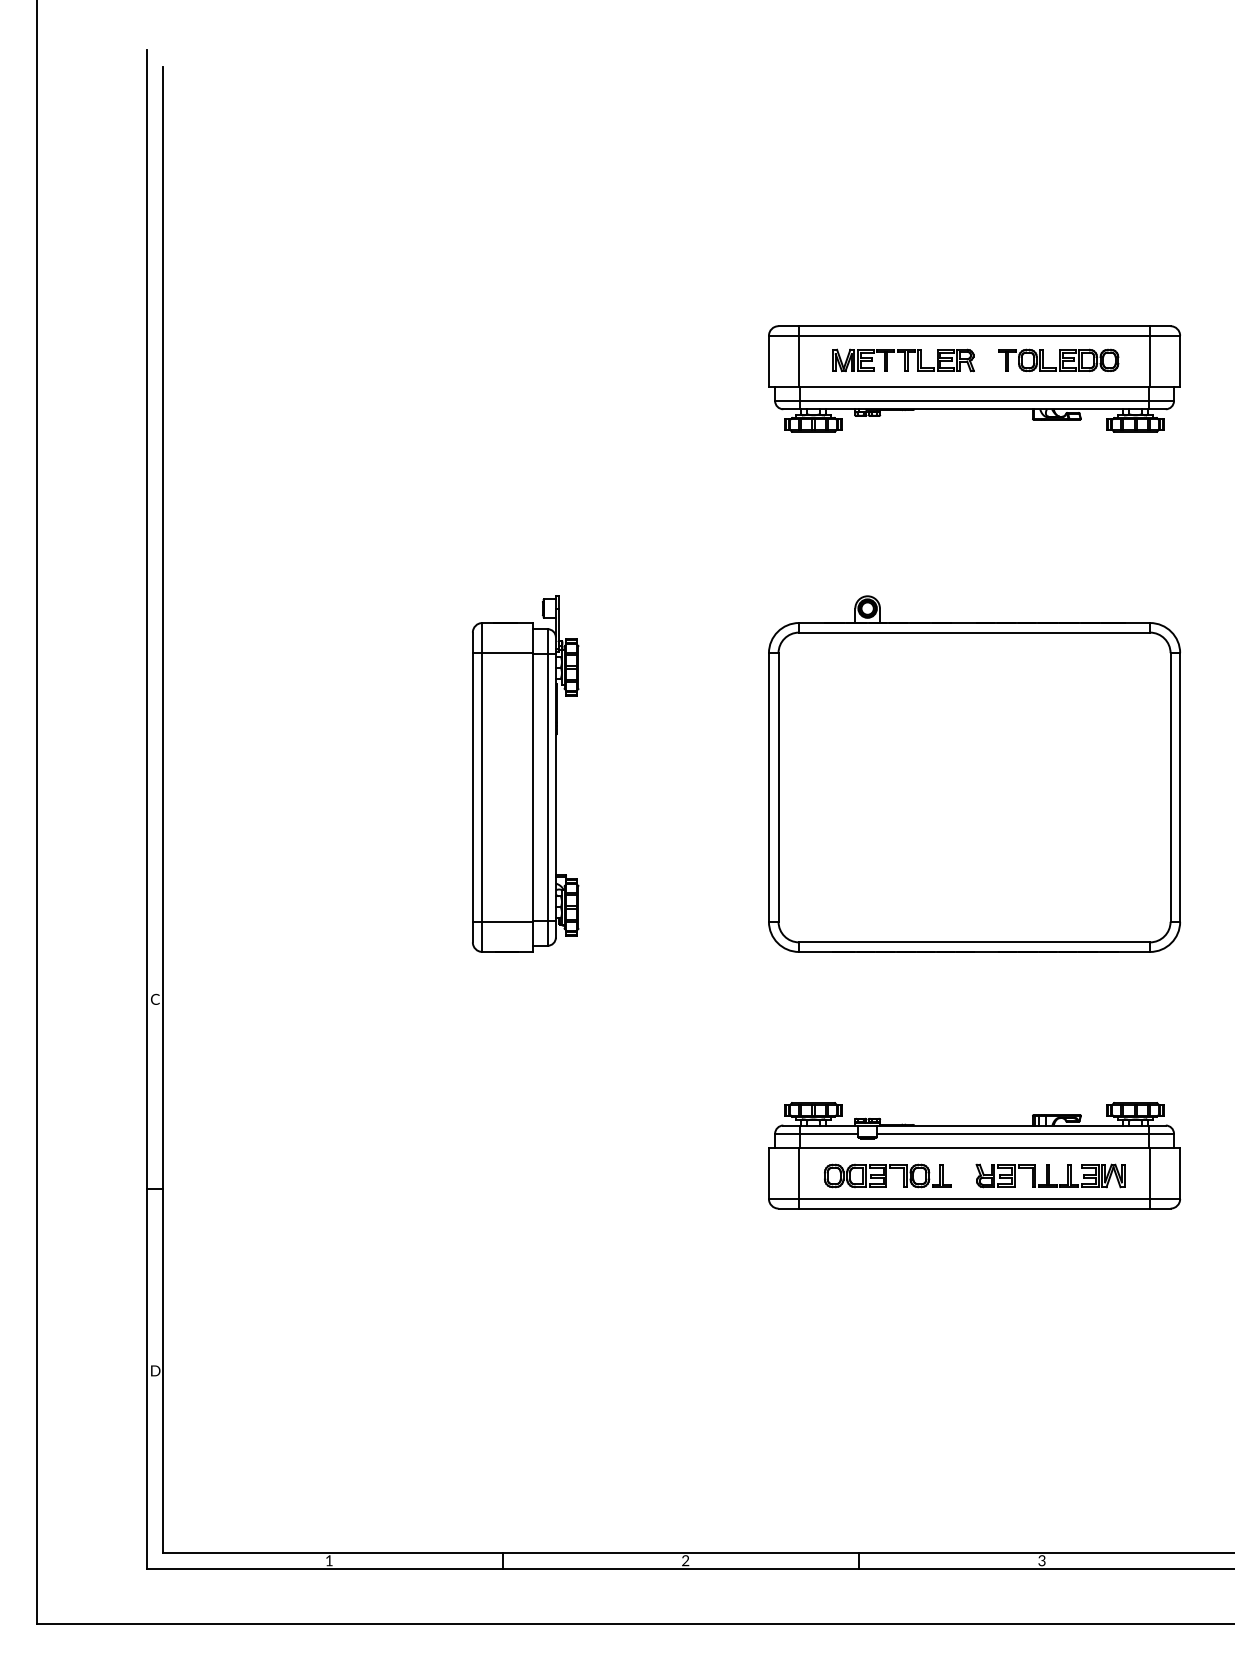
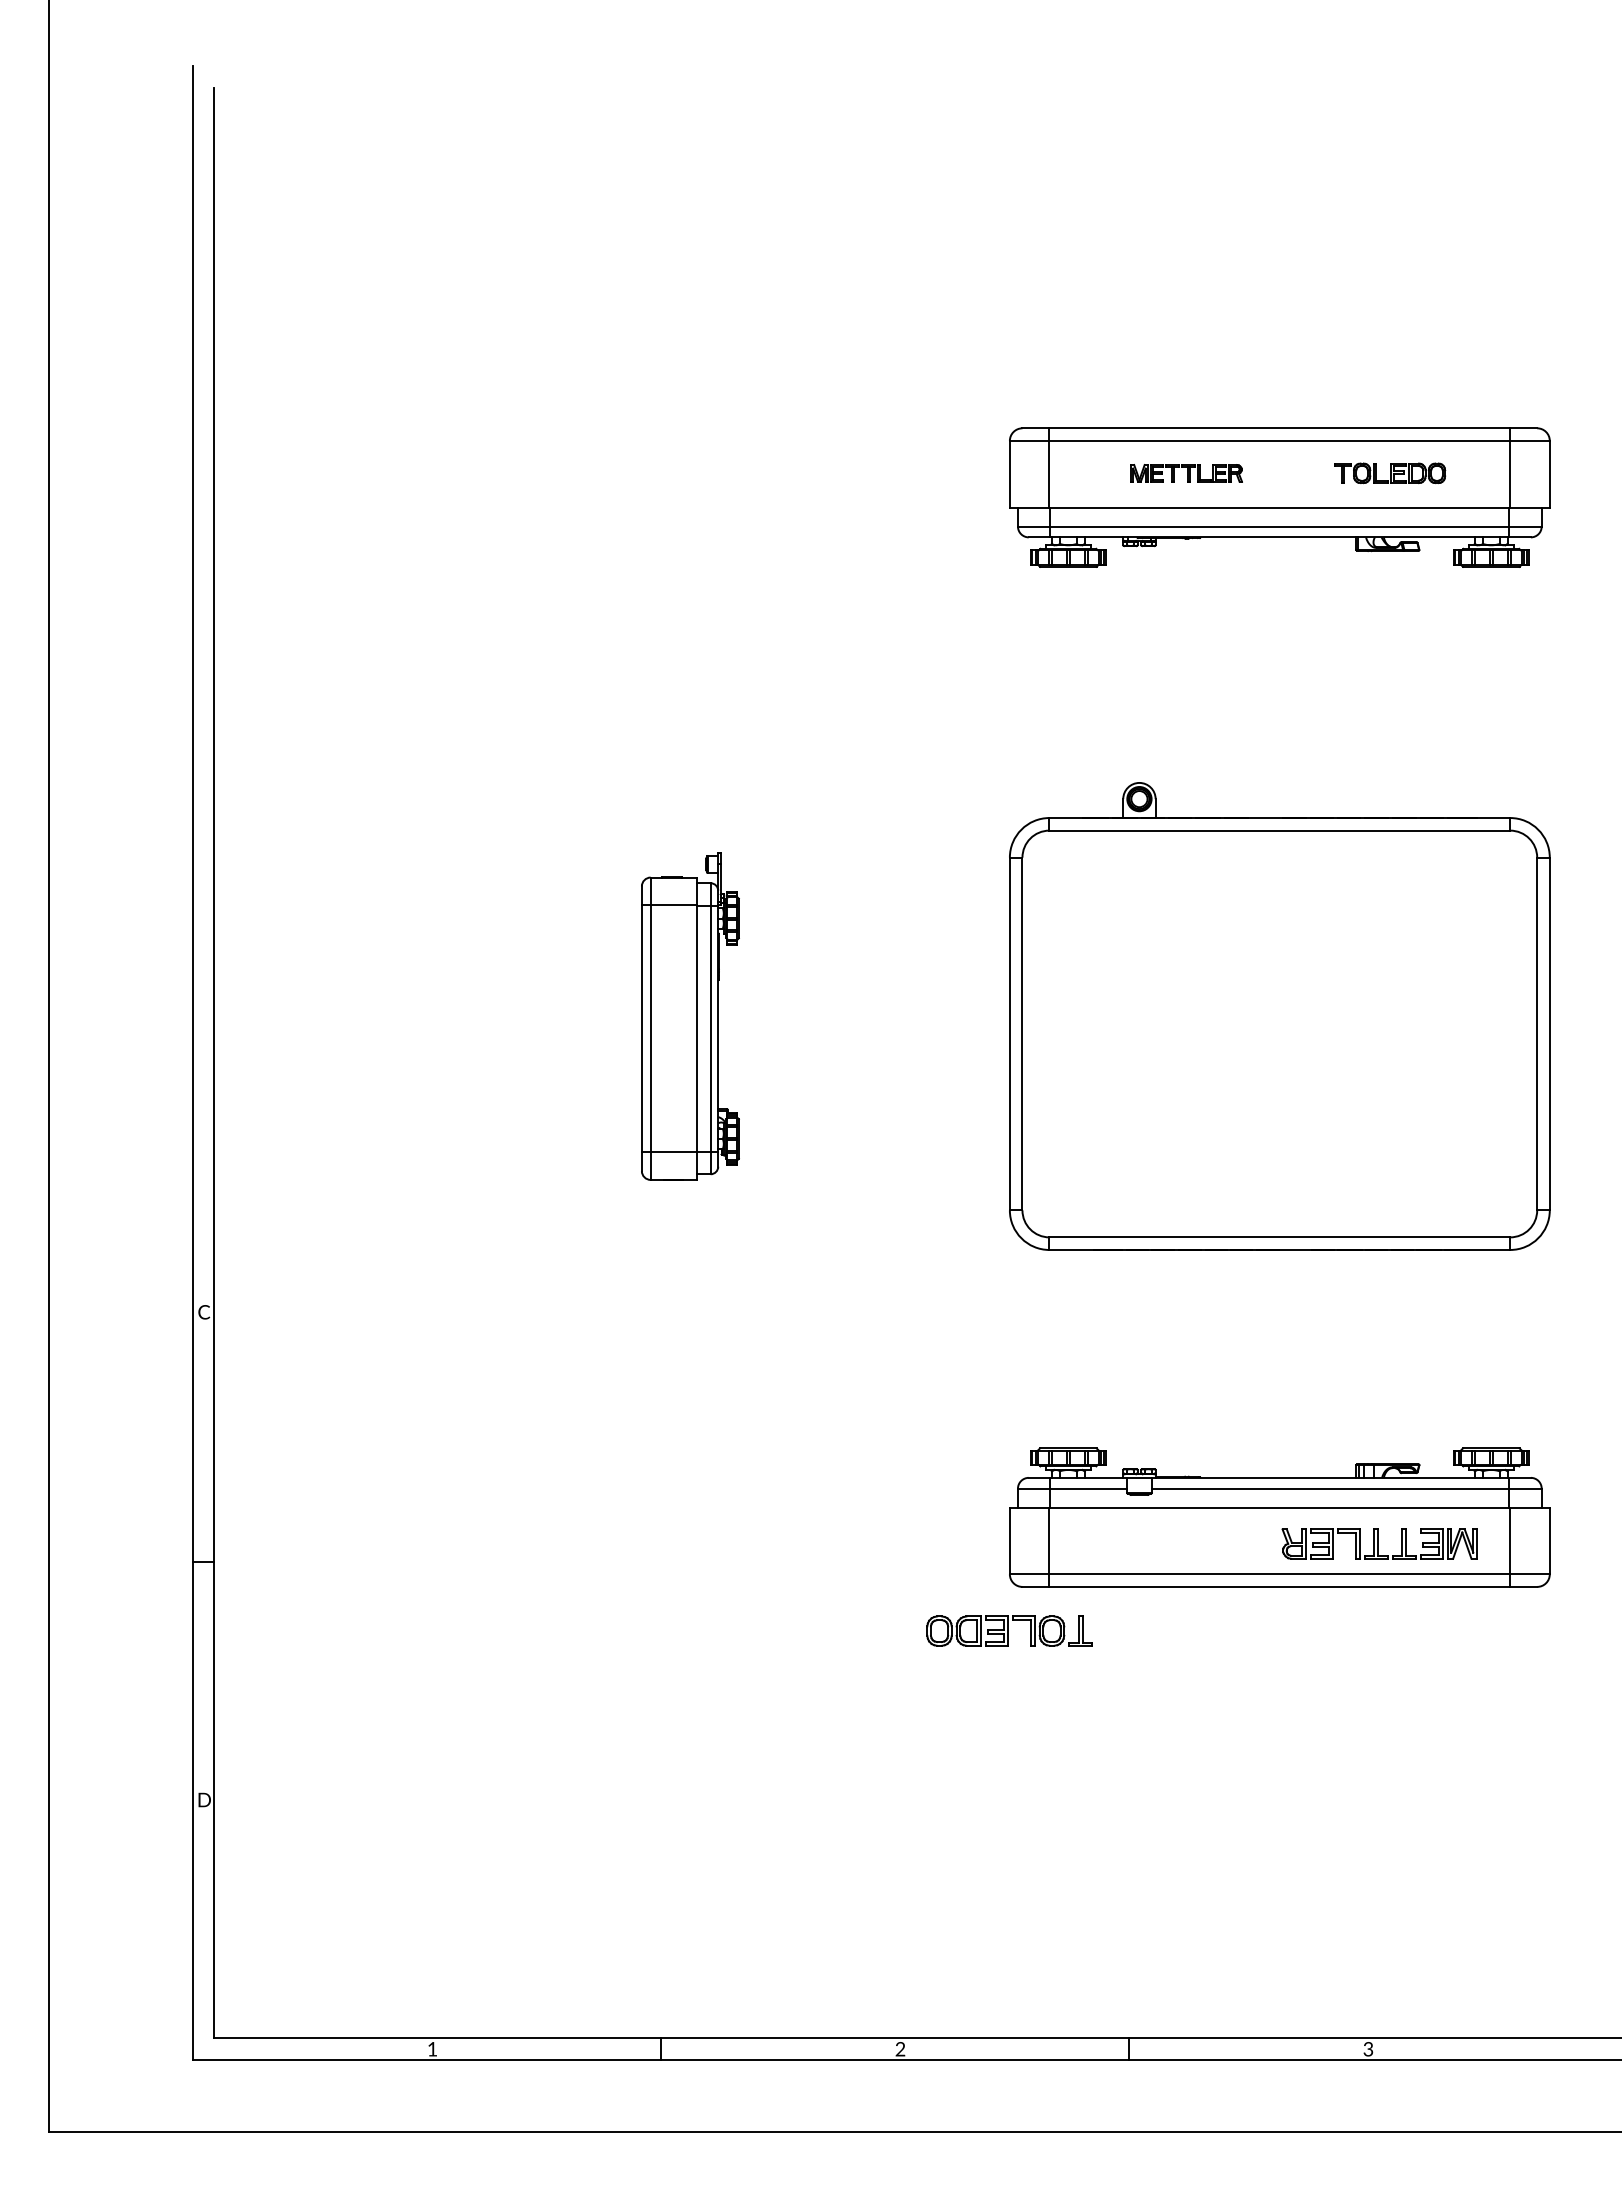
part: (903, 360) -> (1186, 473), size x0.6
part: (1058, 360) -> (1390, 473), size x0.7
part: (525, 774) -> (690, 1016), size x0.7
part: (887, 1175) -> (1009, 1630), moved

